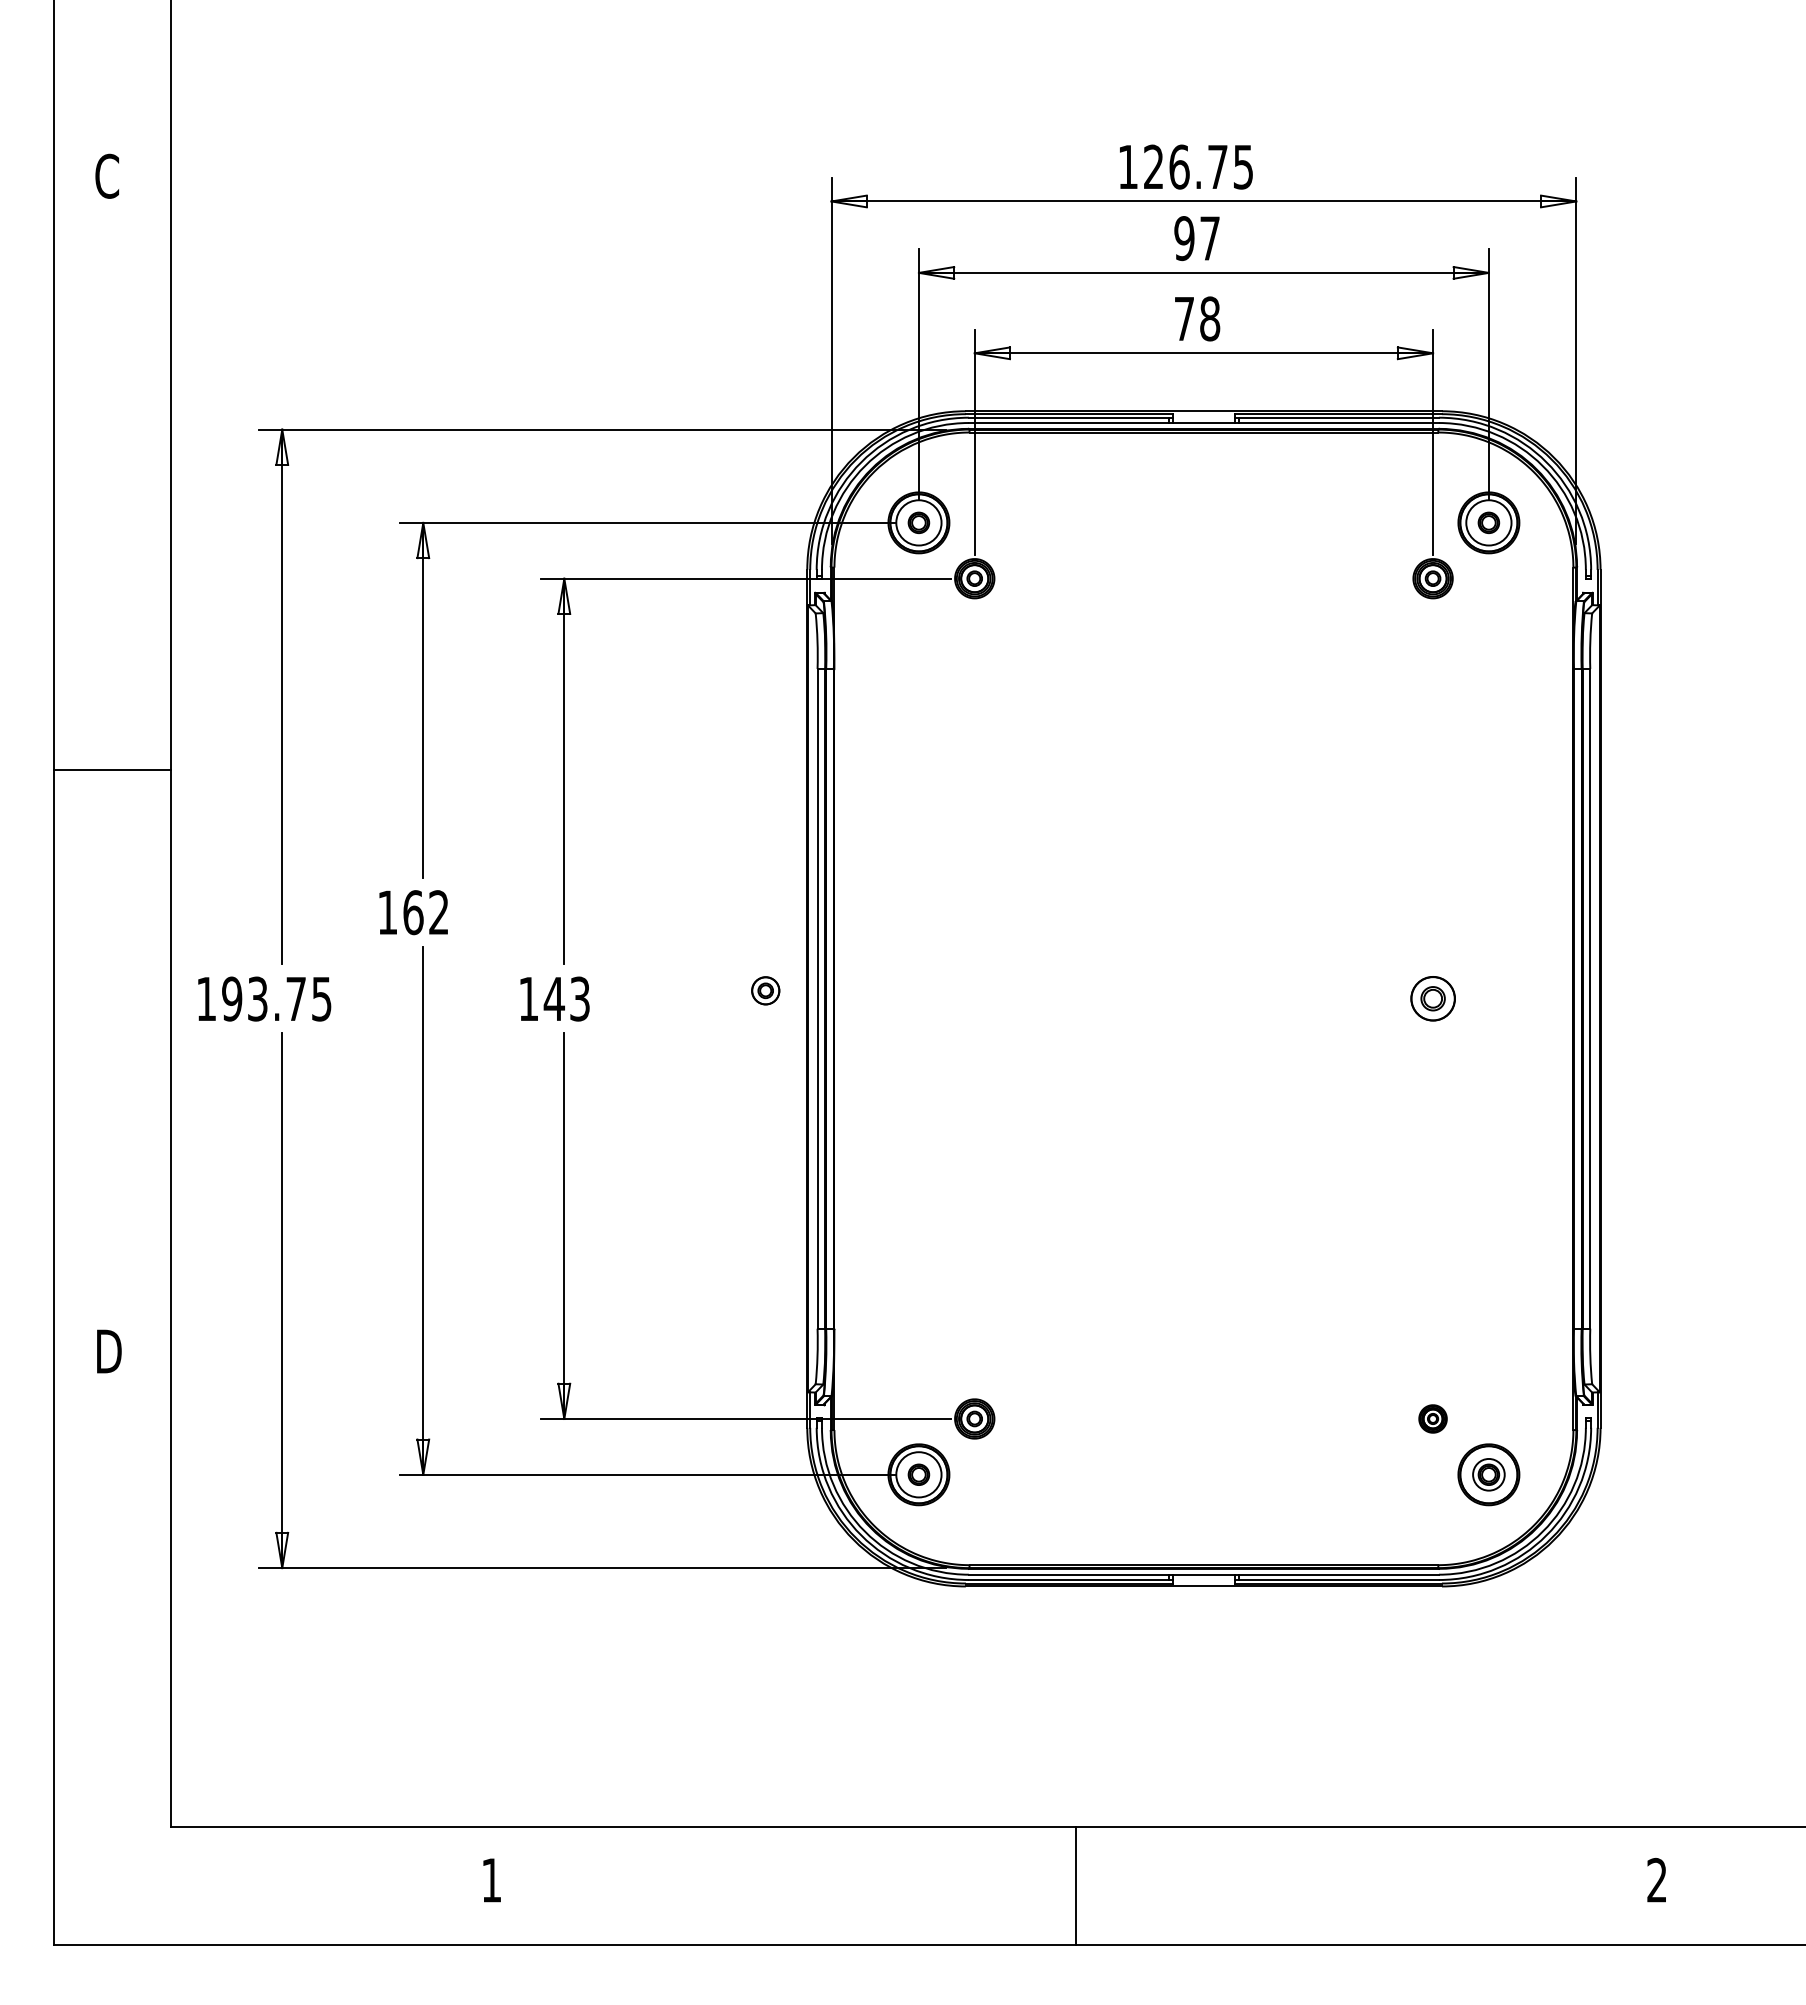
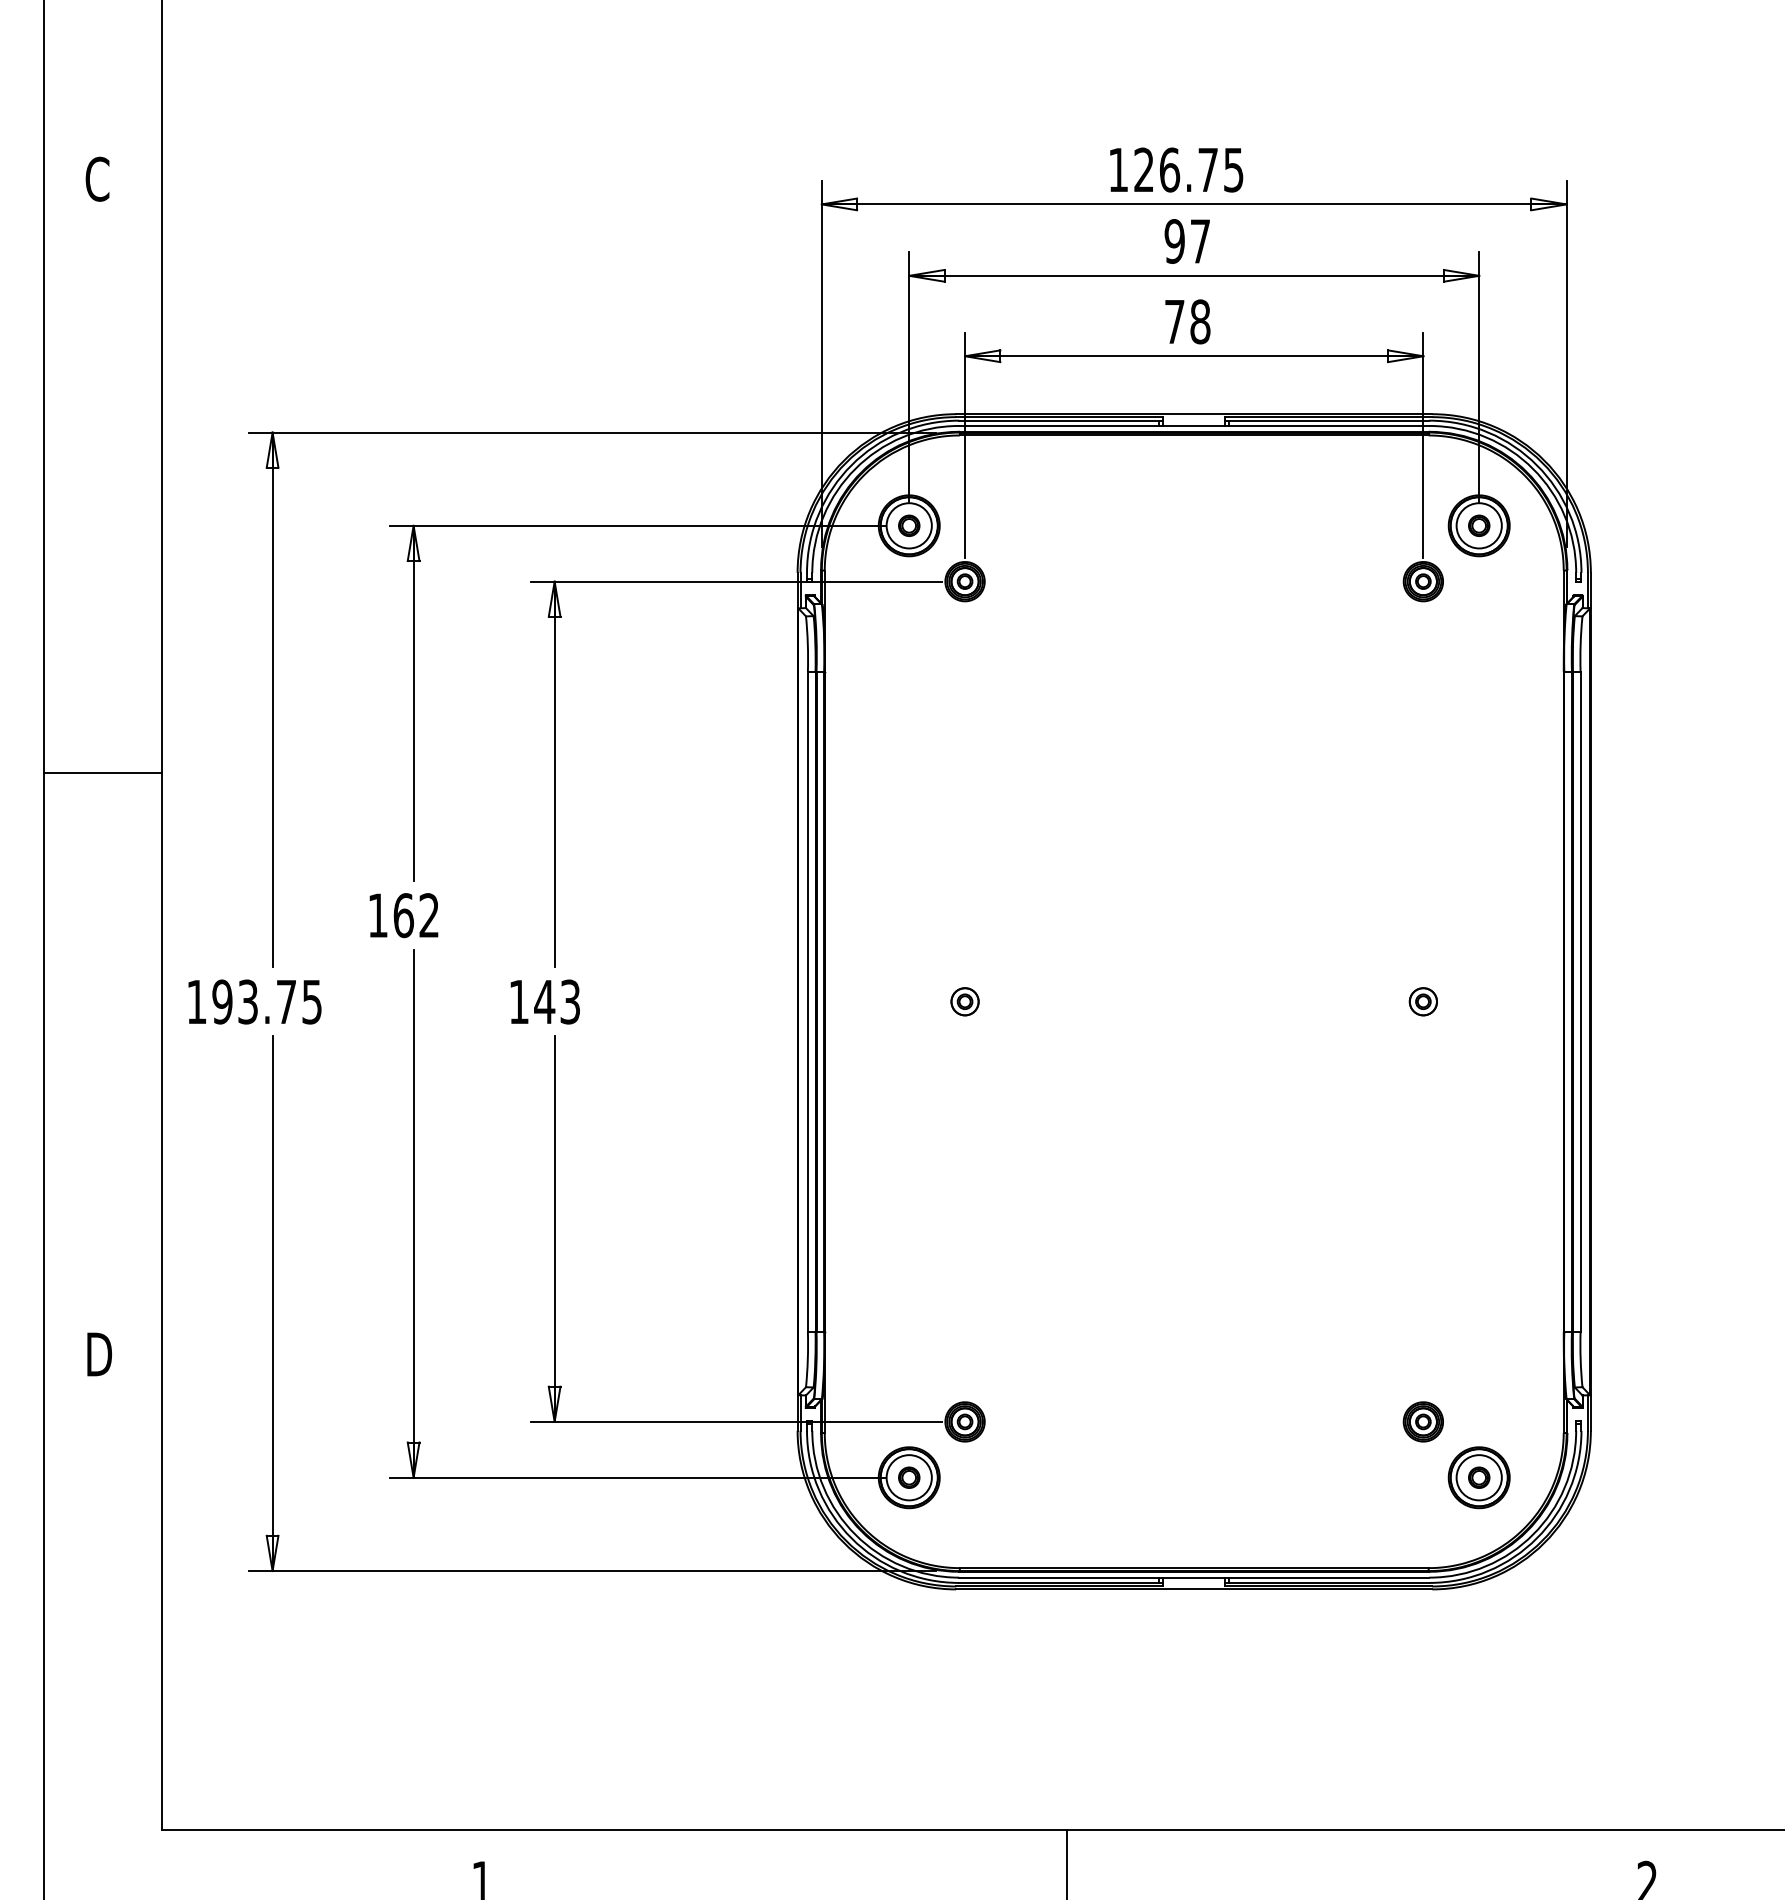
part: (765, 990) -> (964, 1001), moved
part: (1432, 998) -> (1422, 1001), size x0.62
part: (1432, 1418) -> (1422, 1421), size x1.43
circle: (1488, 1474) -> (1478, 1477), size x1.43

